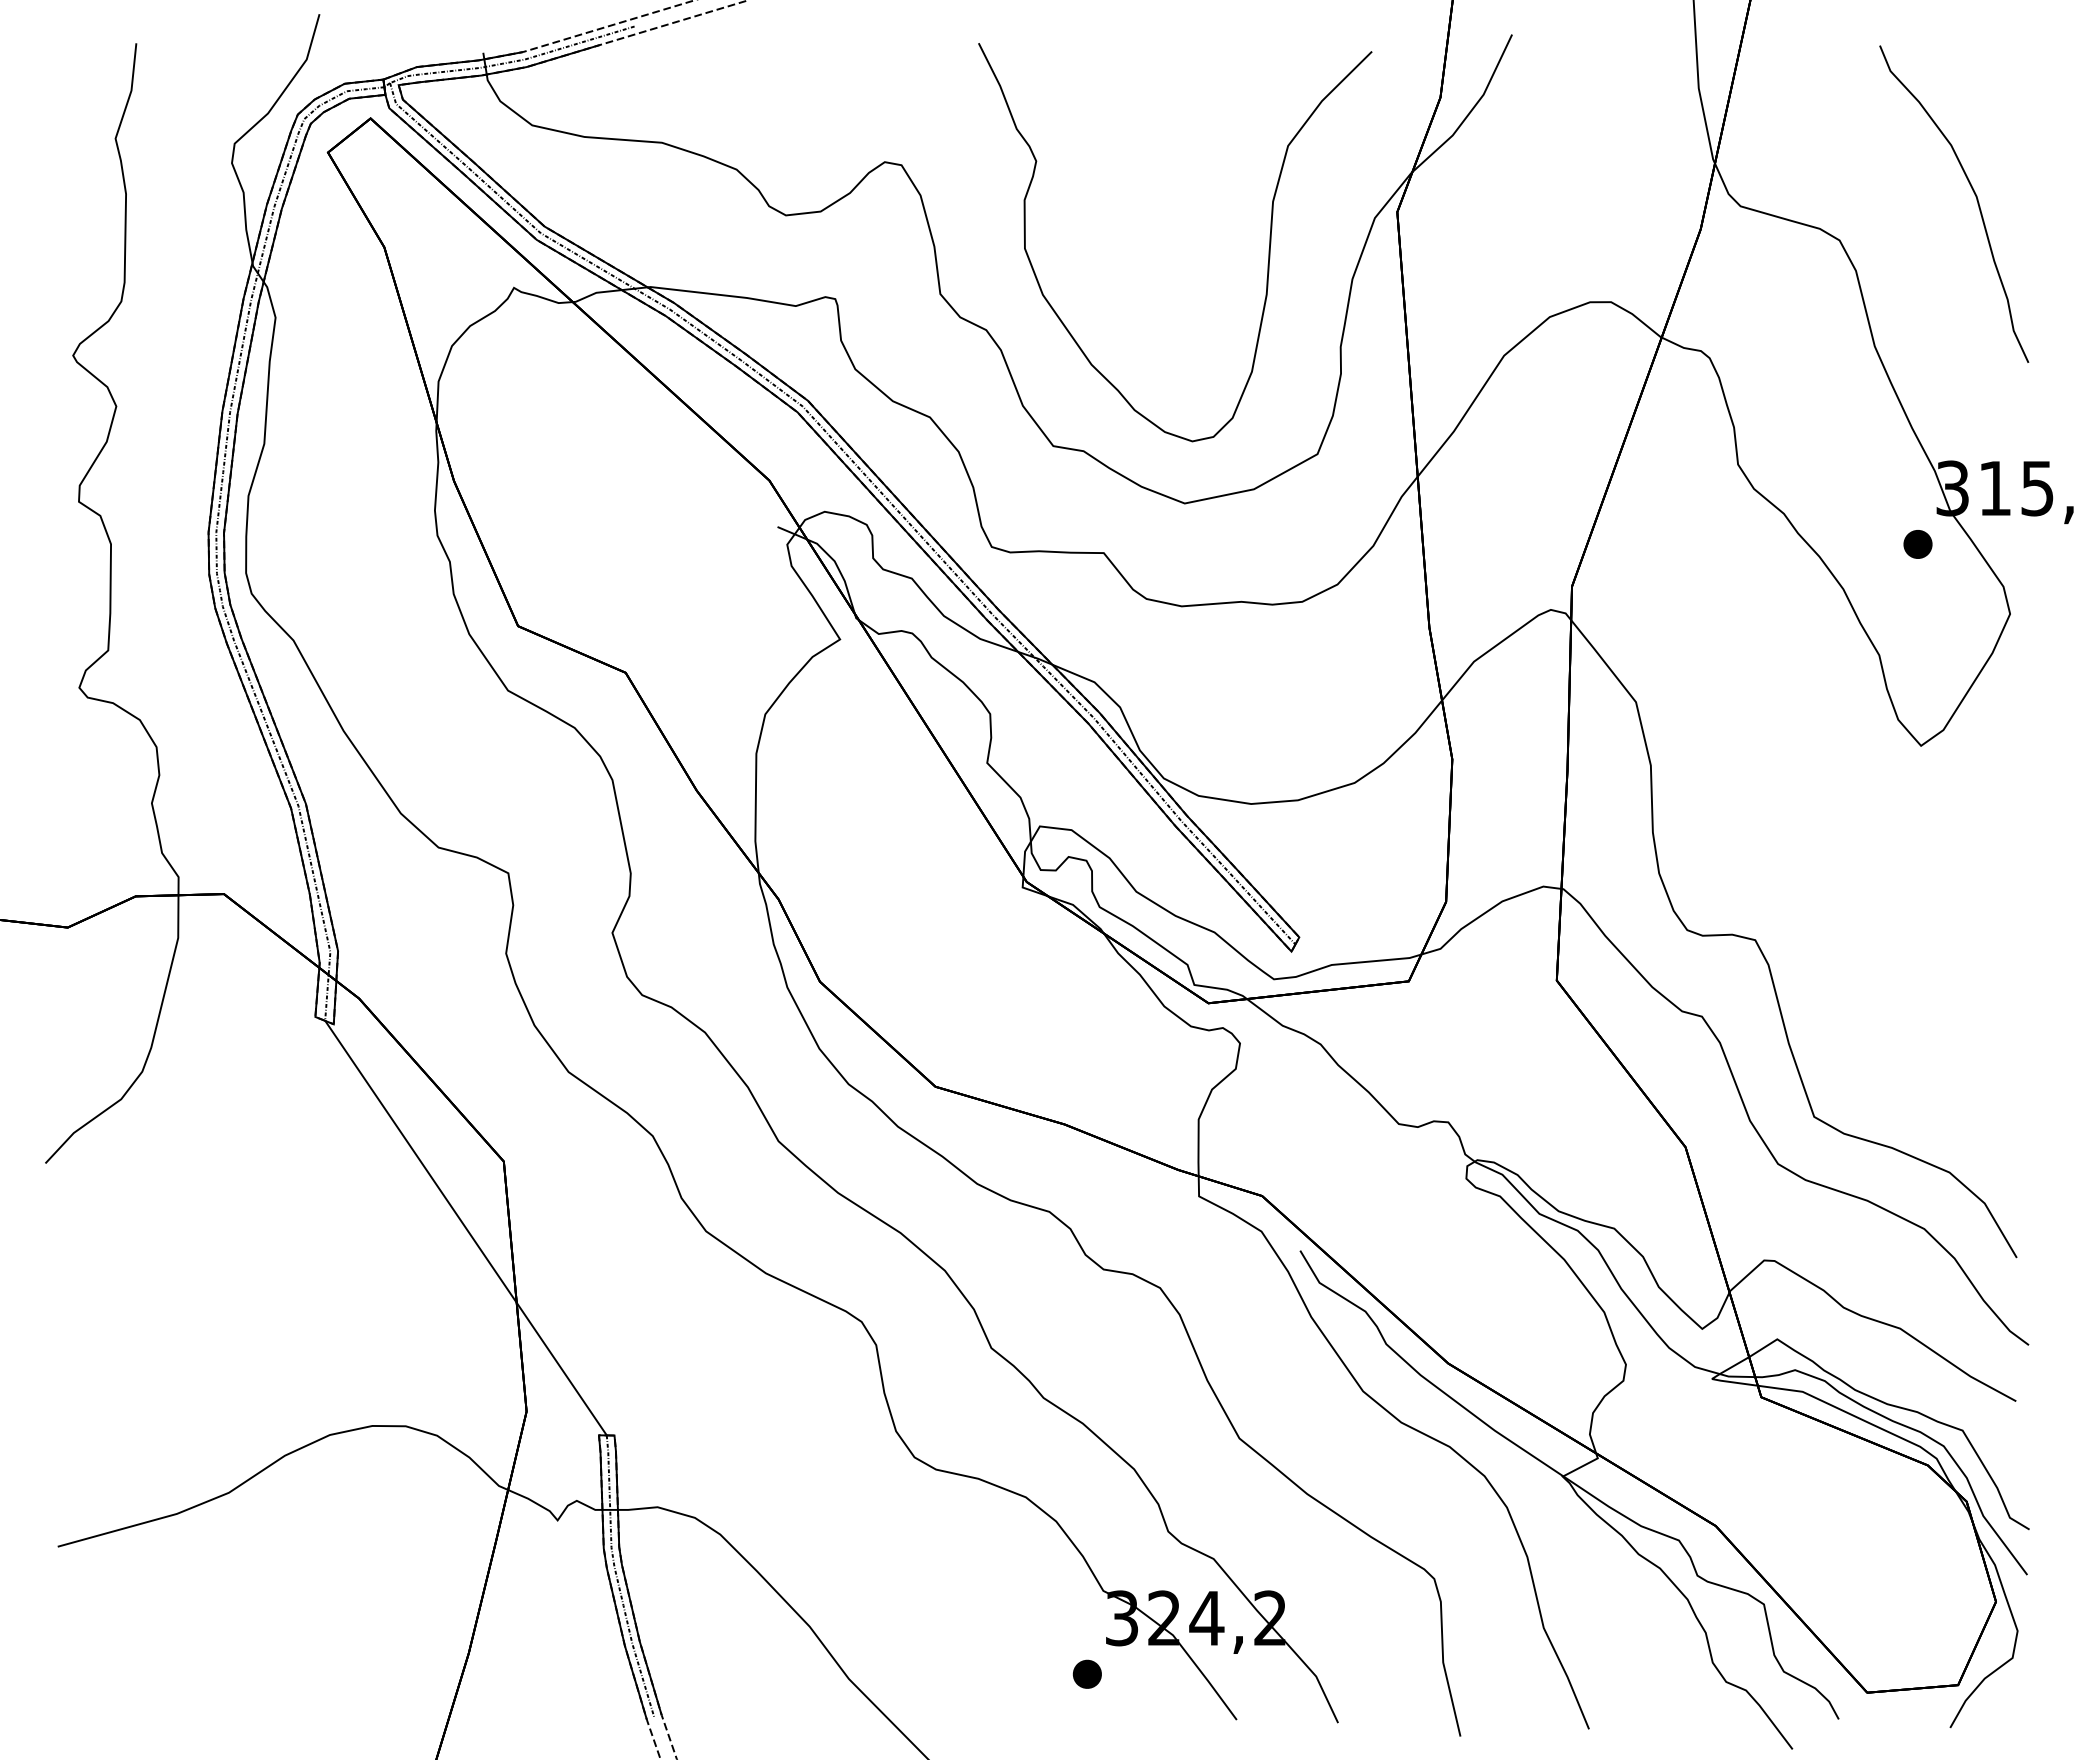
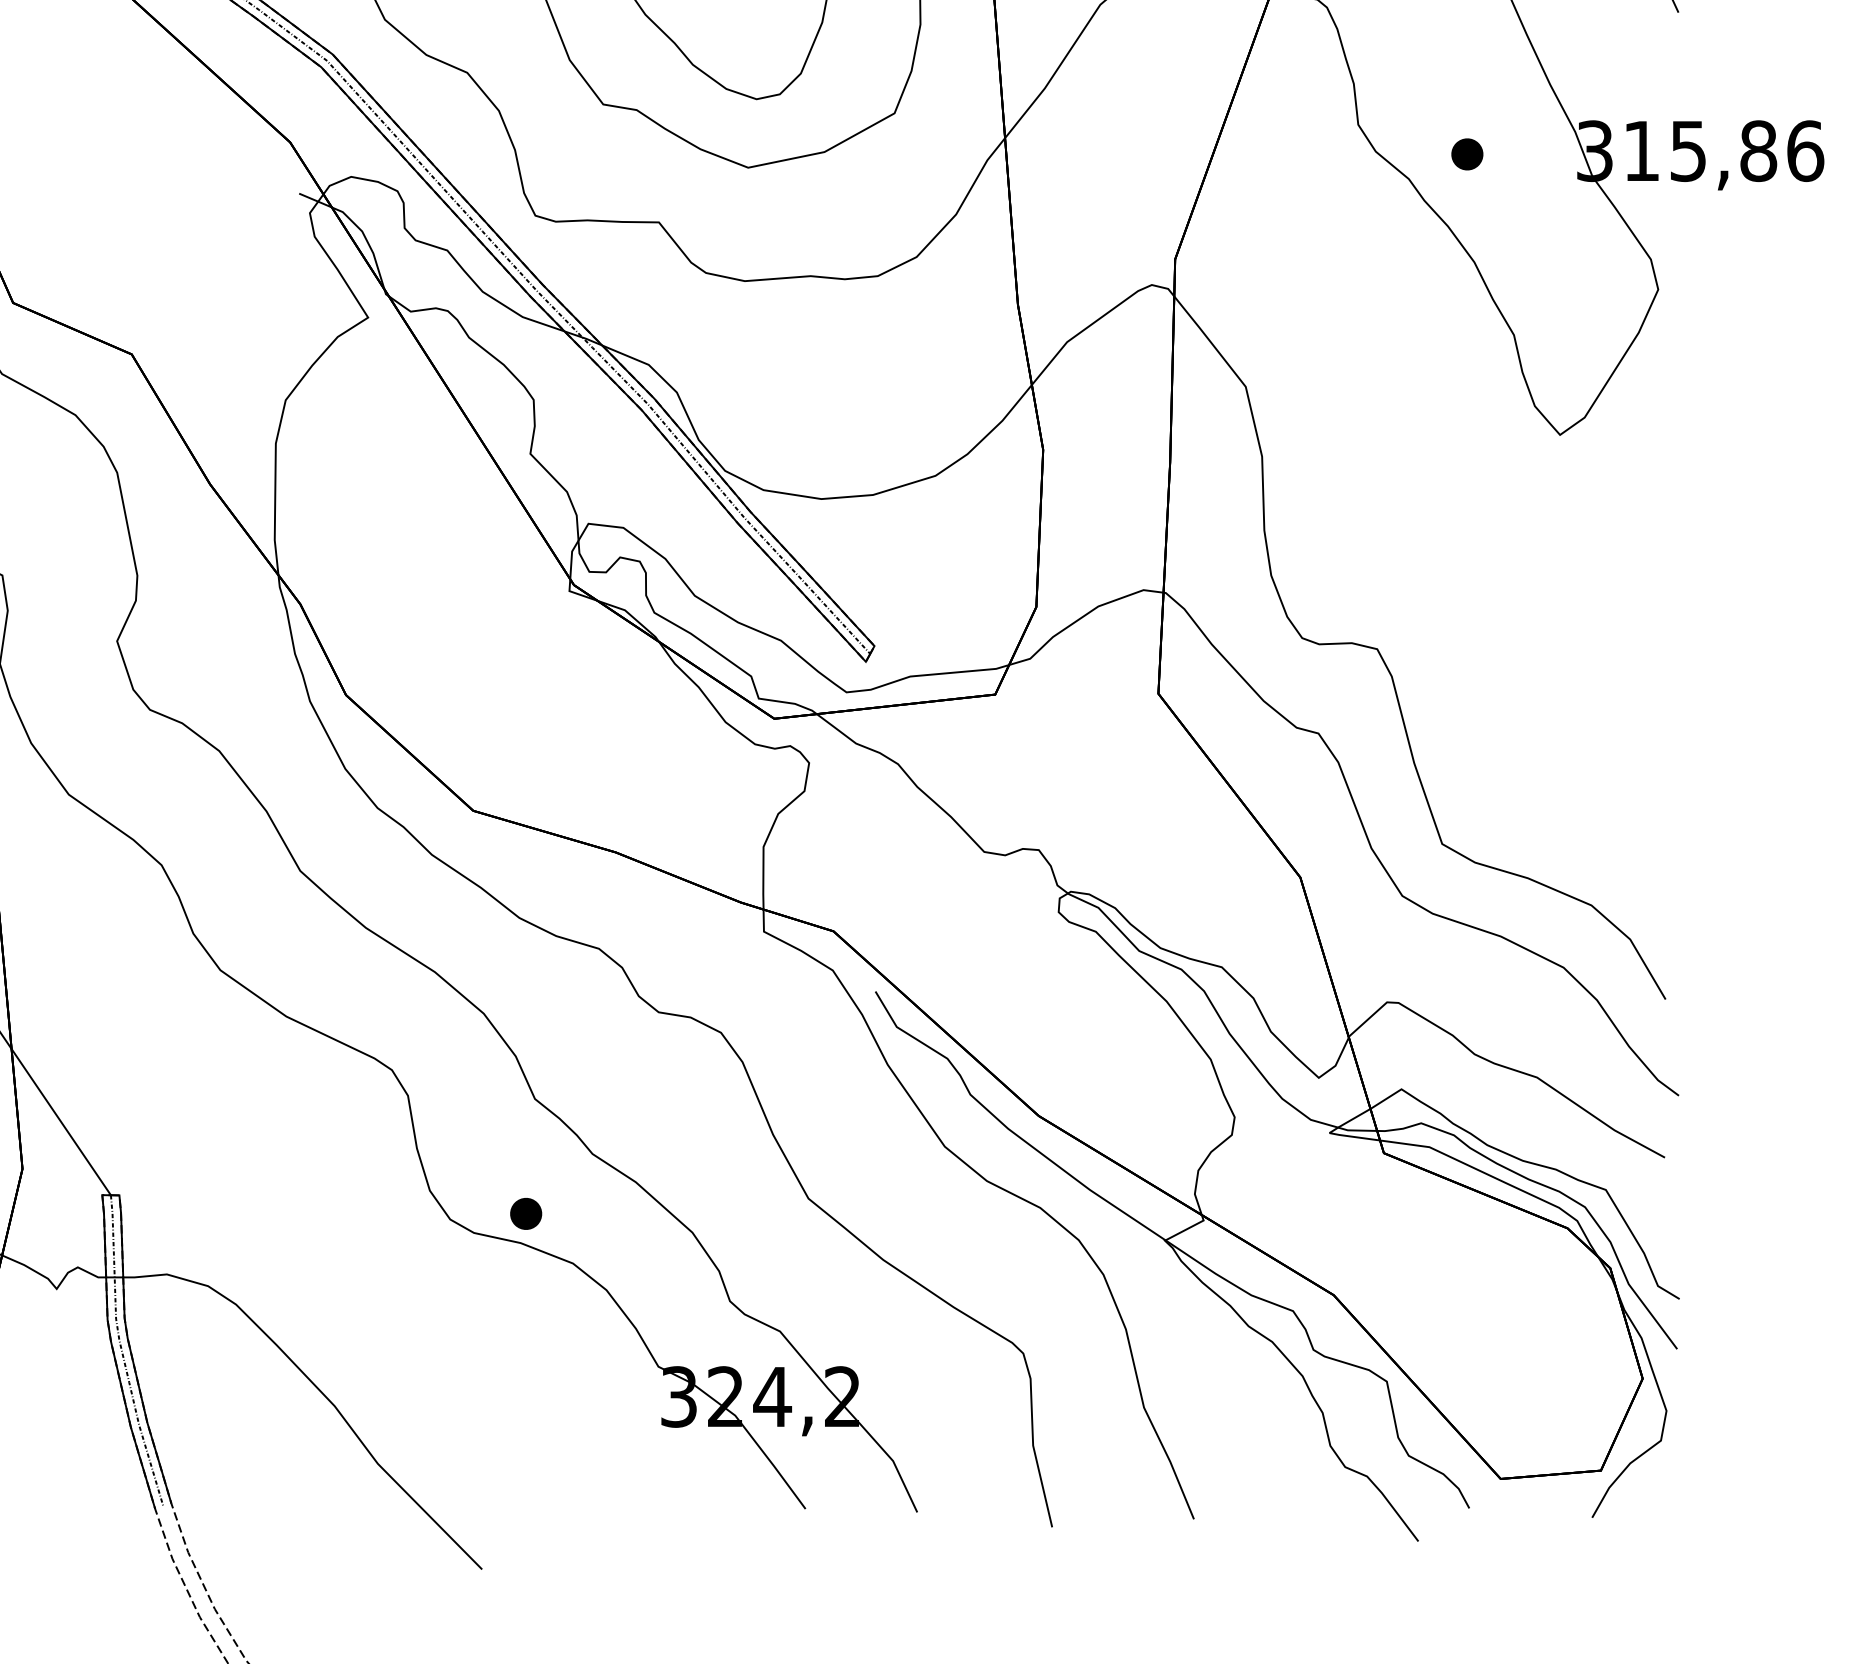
part: (1917, 544) -> (1466, 154), moved
part: (1086, 1673) -> (525, 1212), moved

